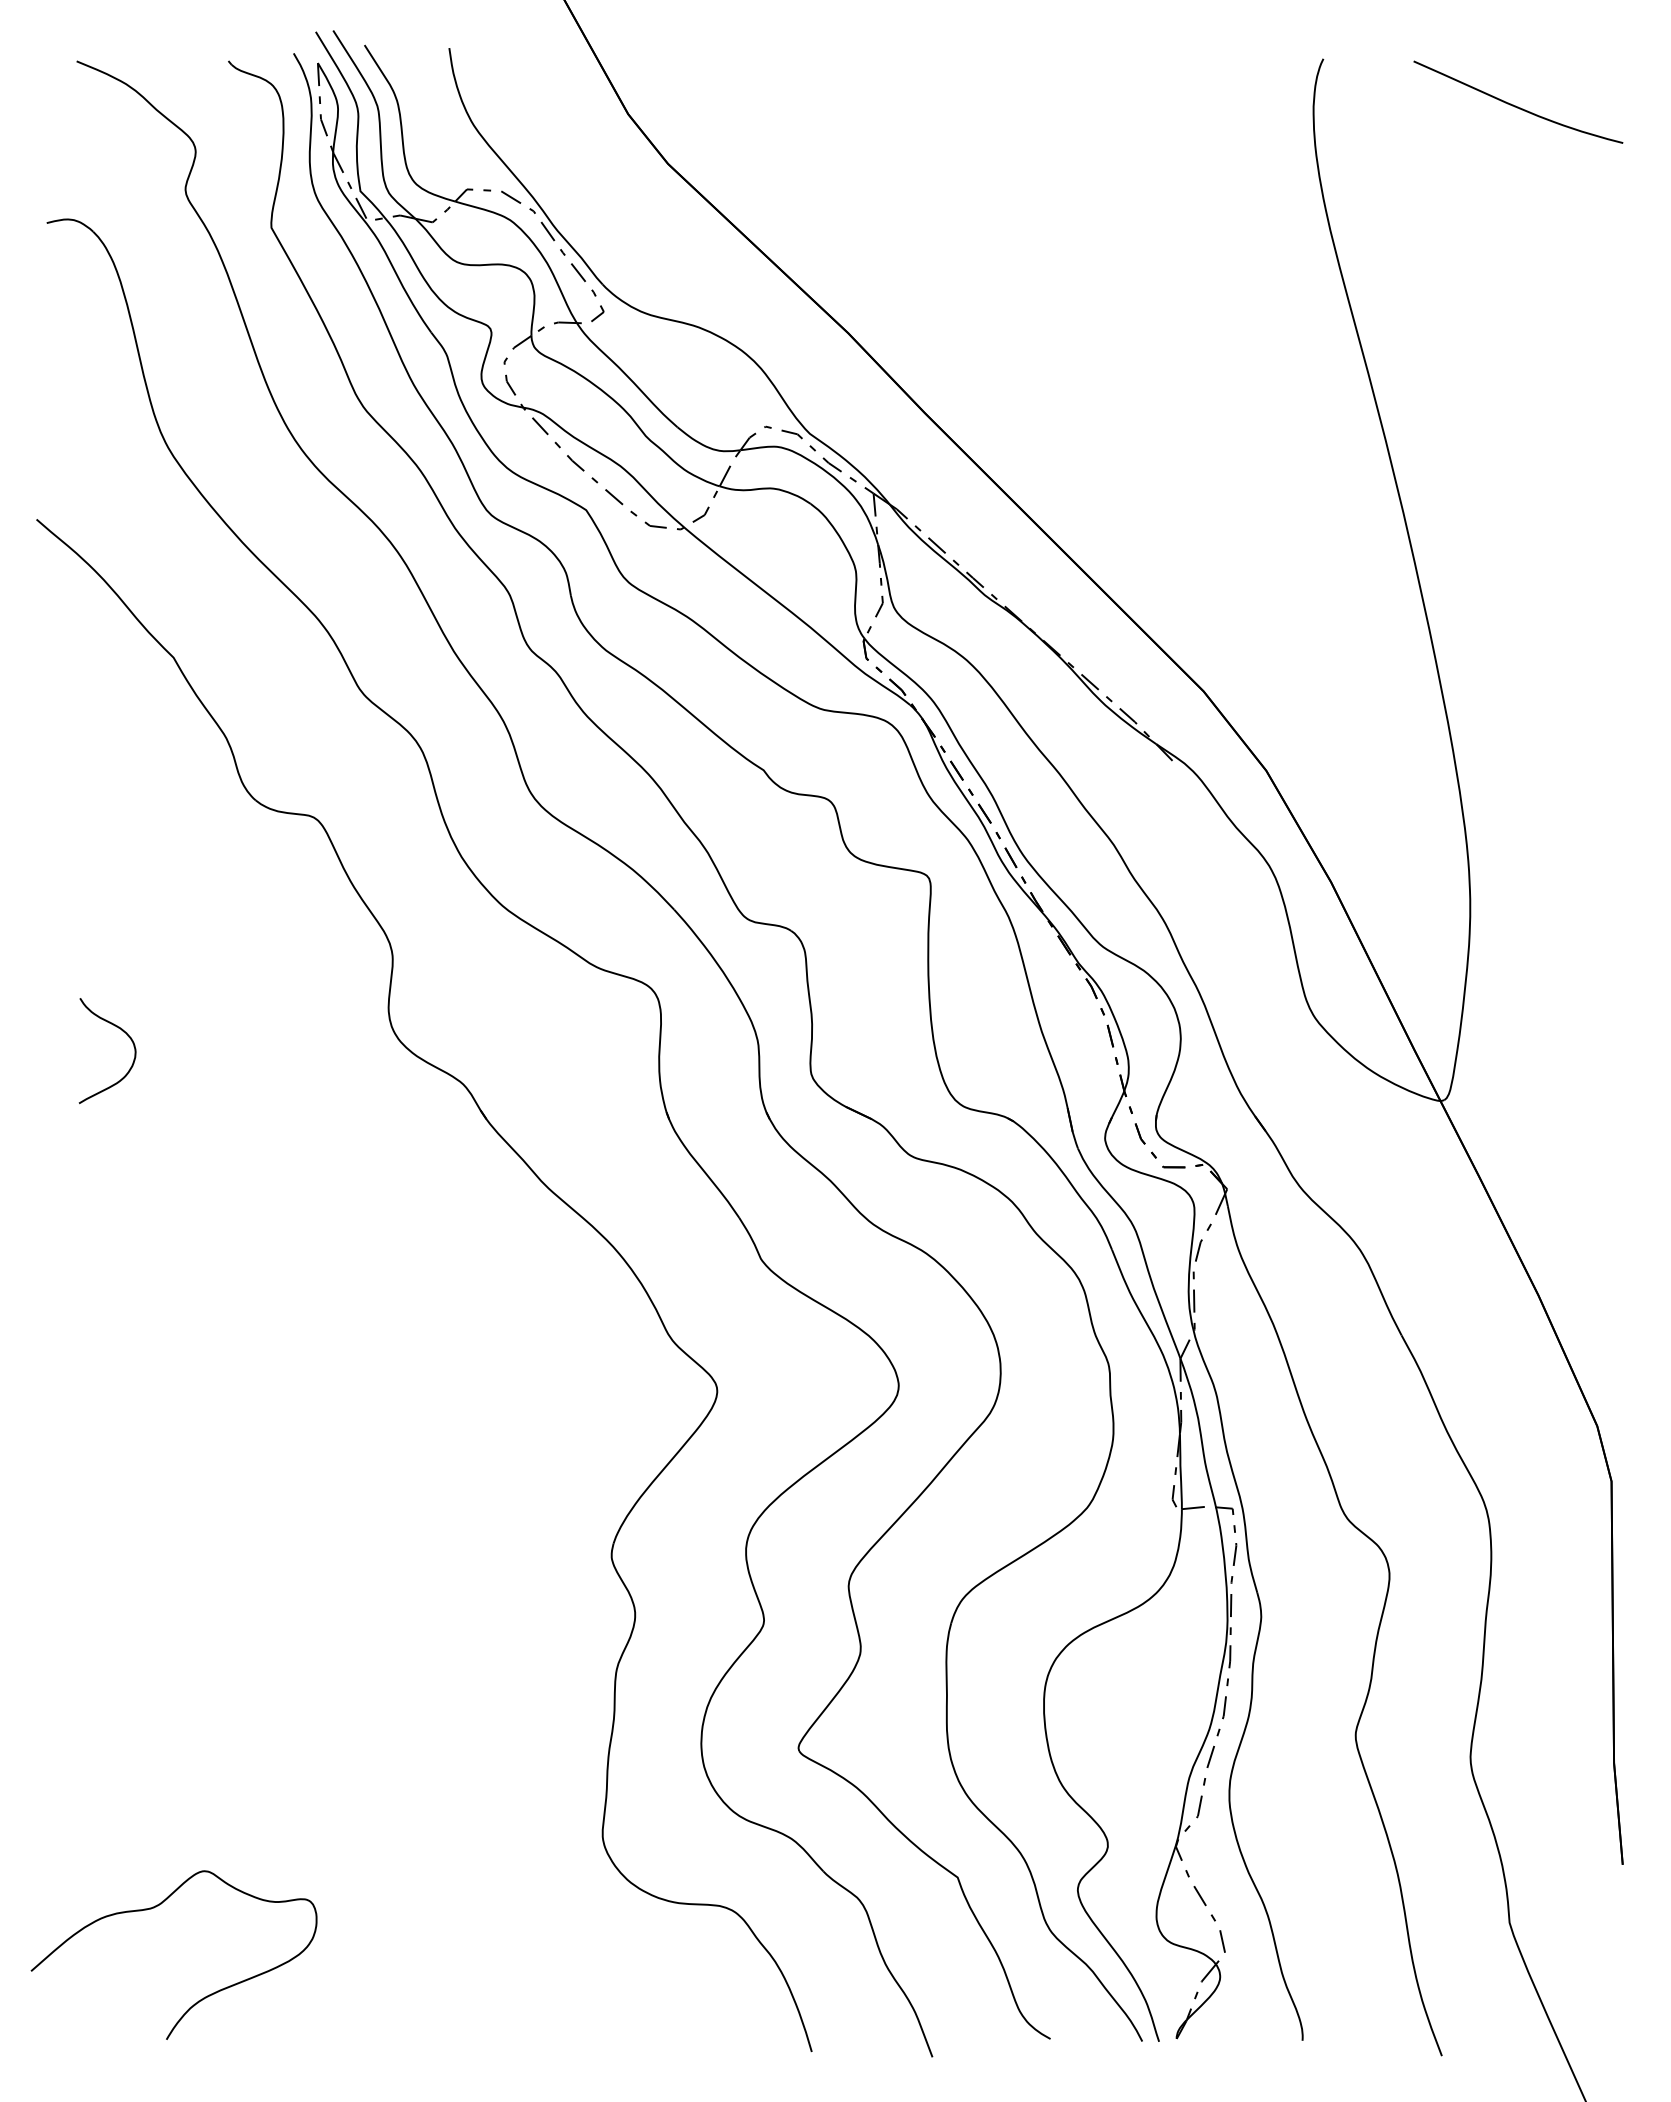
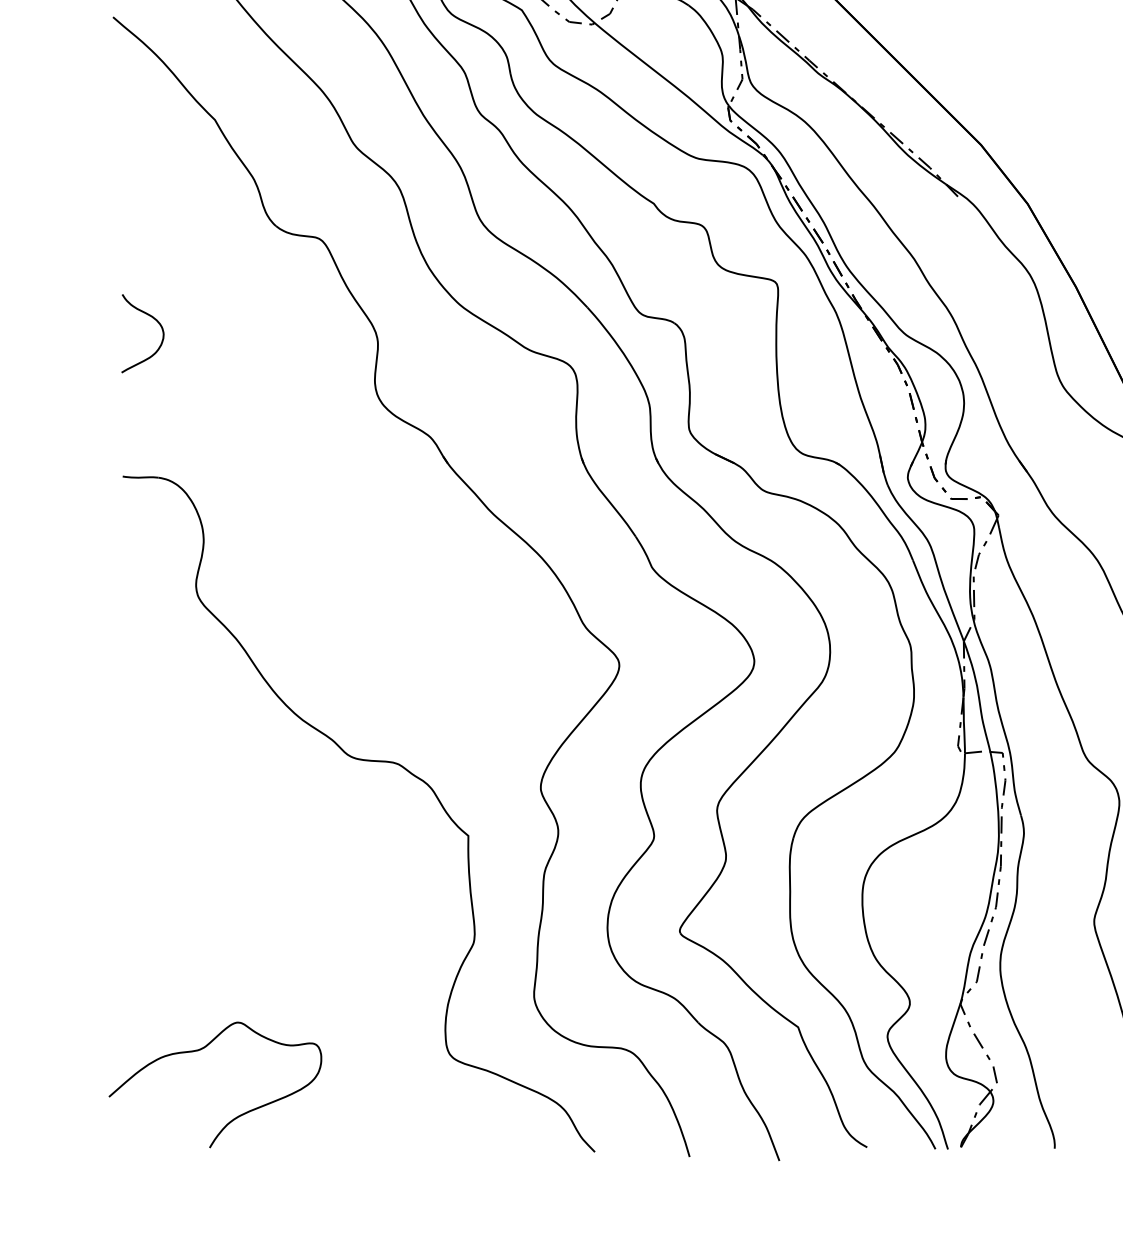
curve: (123, 1032) -> (154, 319), moved
part: (373, 1519) -> (363, 760), added

